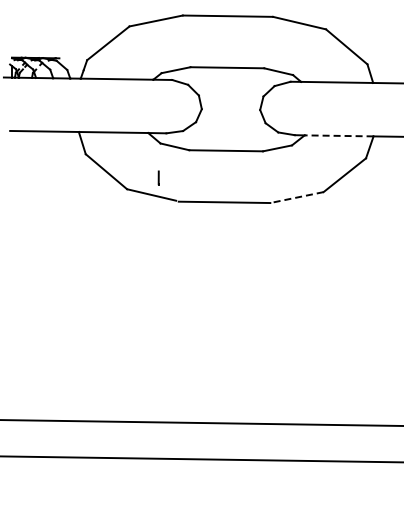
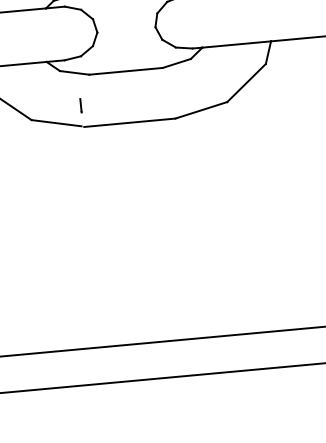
line: (338, 135) -> (236, 44), dashed -> solid
line: (158, 177) -> (80, 105), moved
line: (296, 197) -> (200, 110), dashed -> solid

